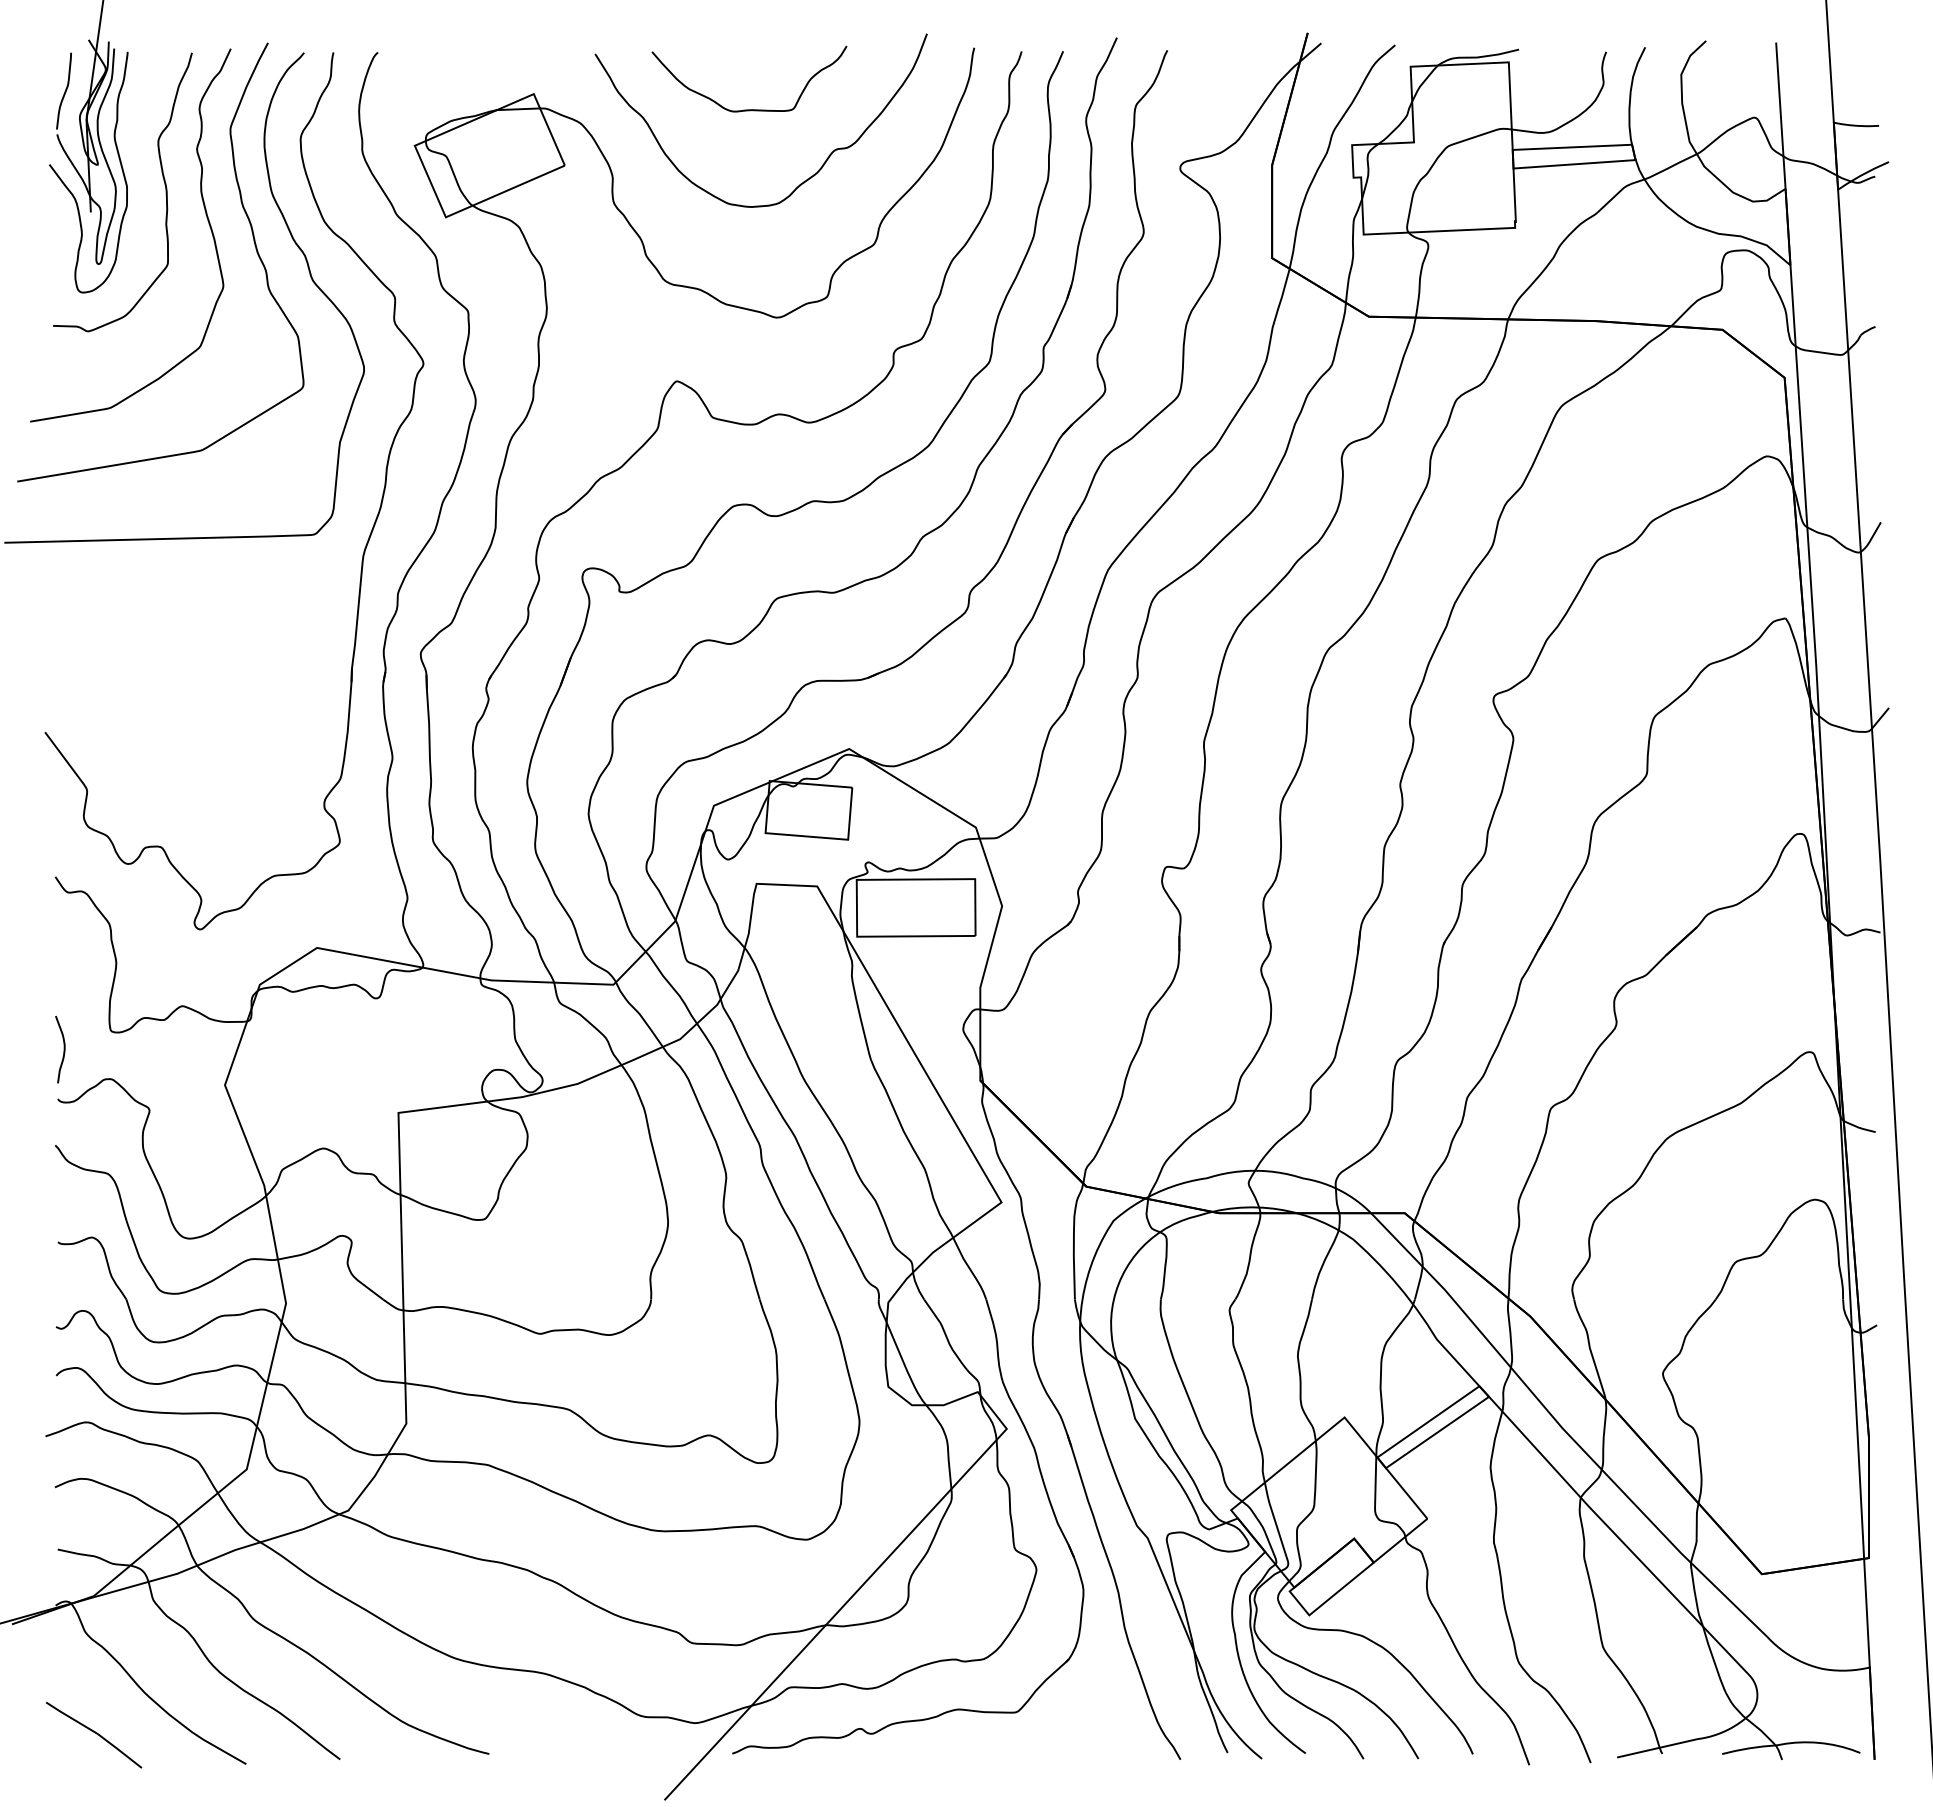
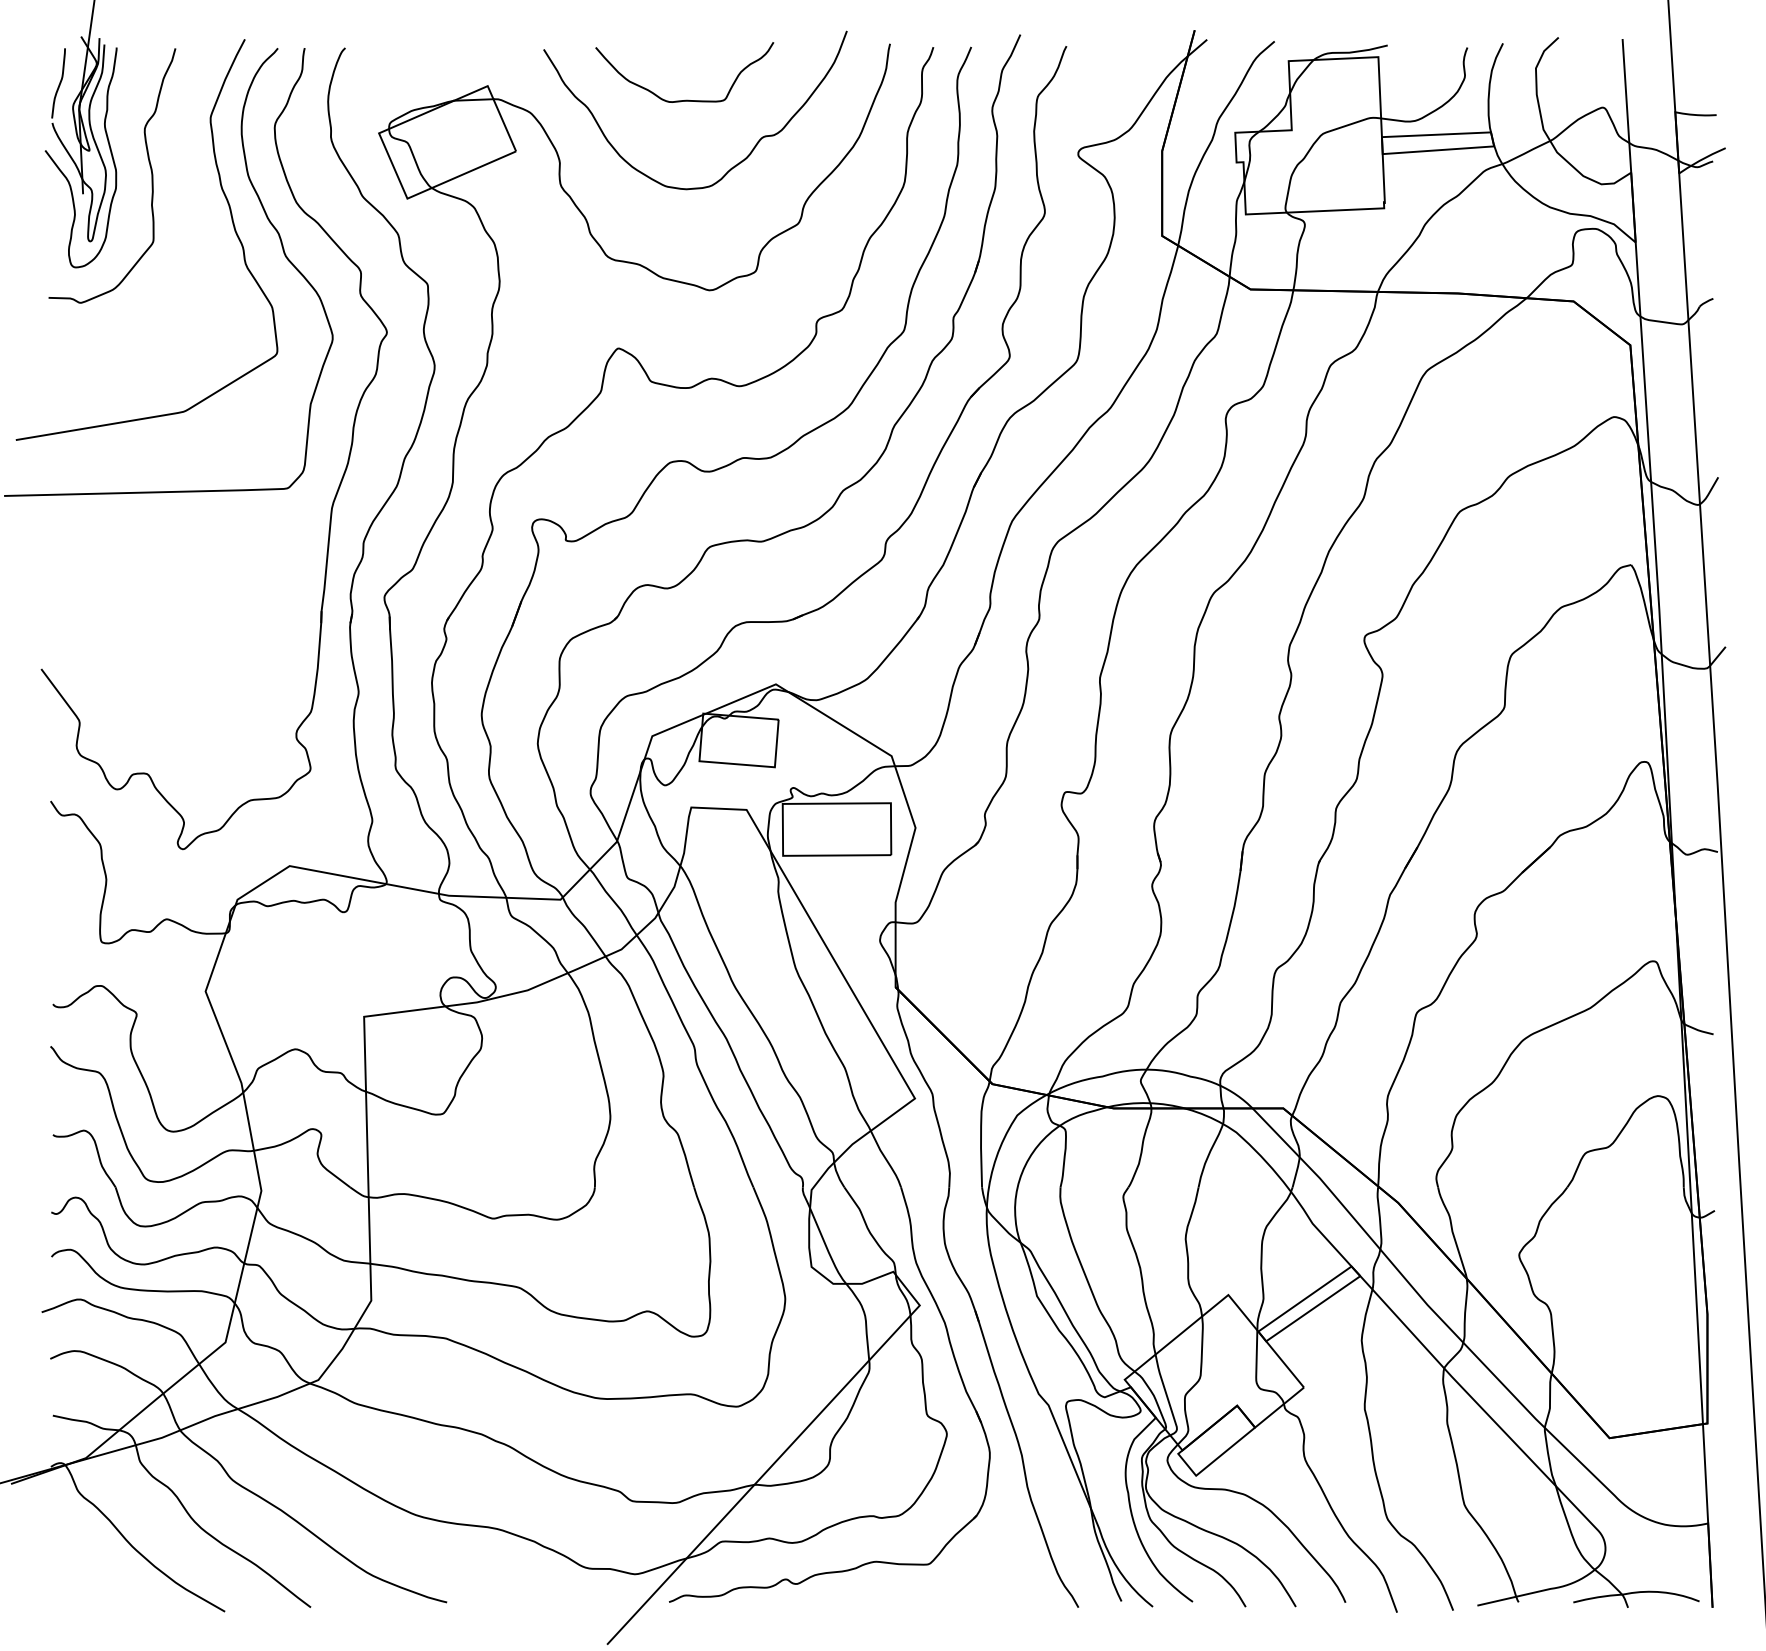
curve: (205, 214) -> (187, 196), removed
curve: (63, 1049) -> (58, 958), removed
line: (94, 1733) -> (86, 1583), removed

